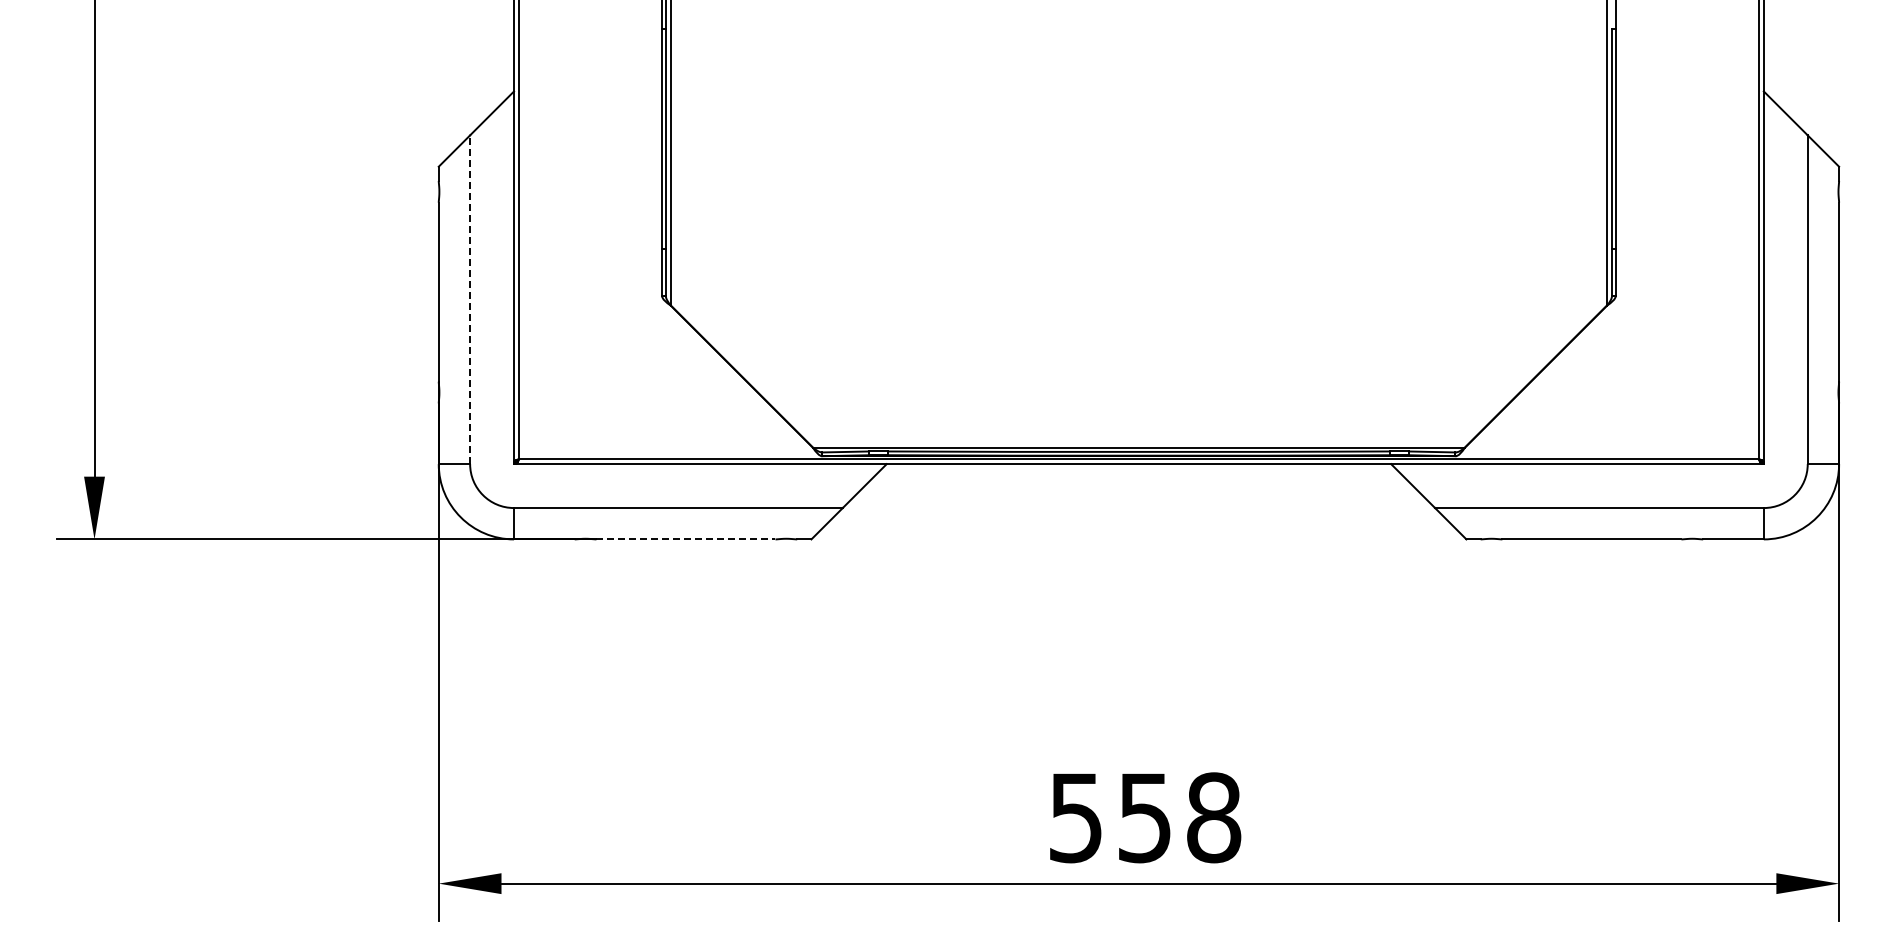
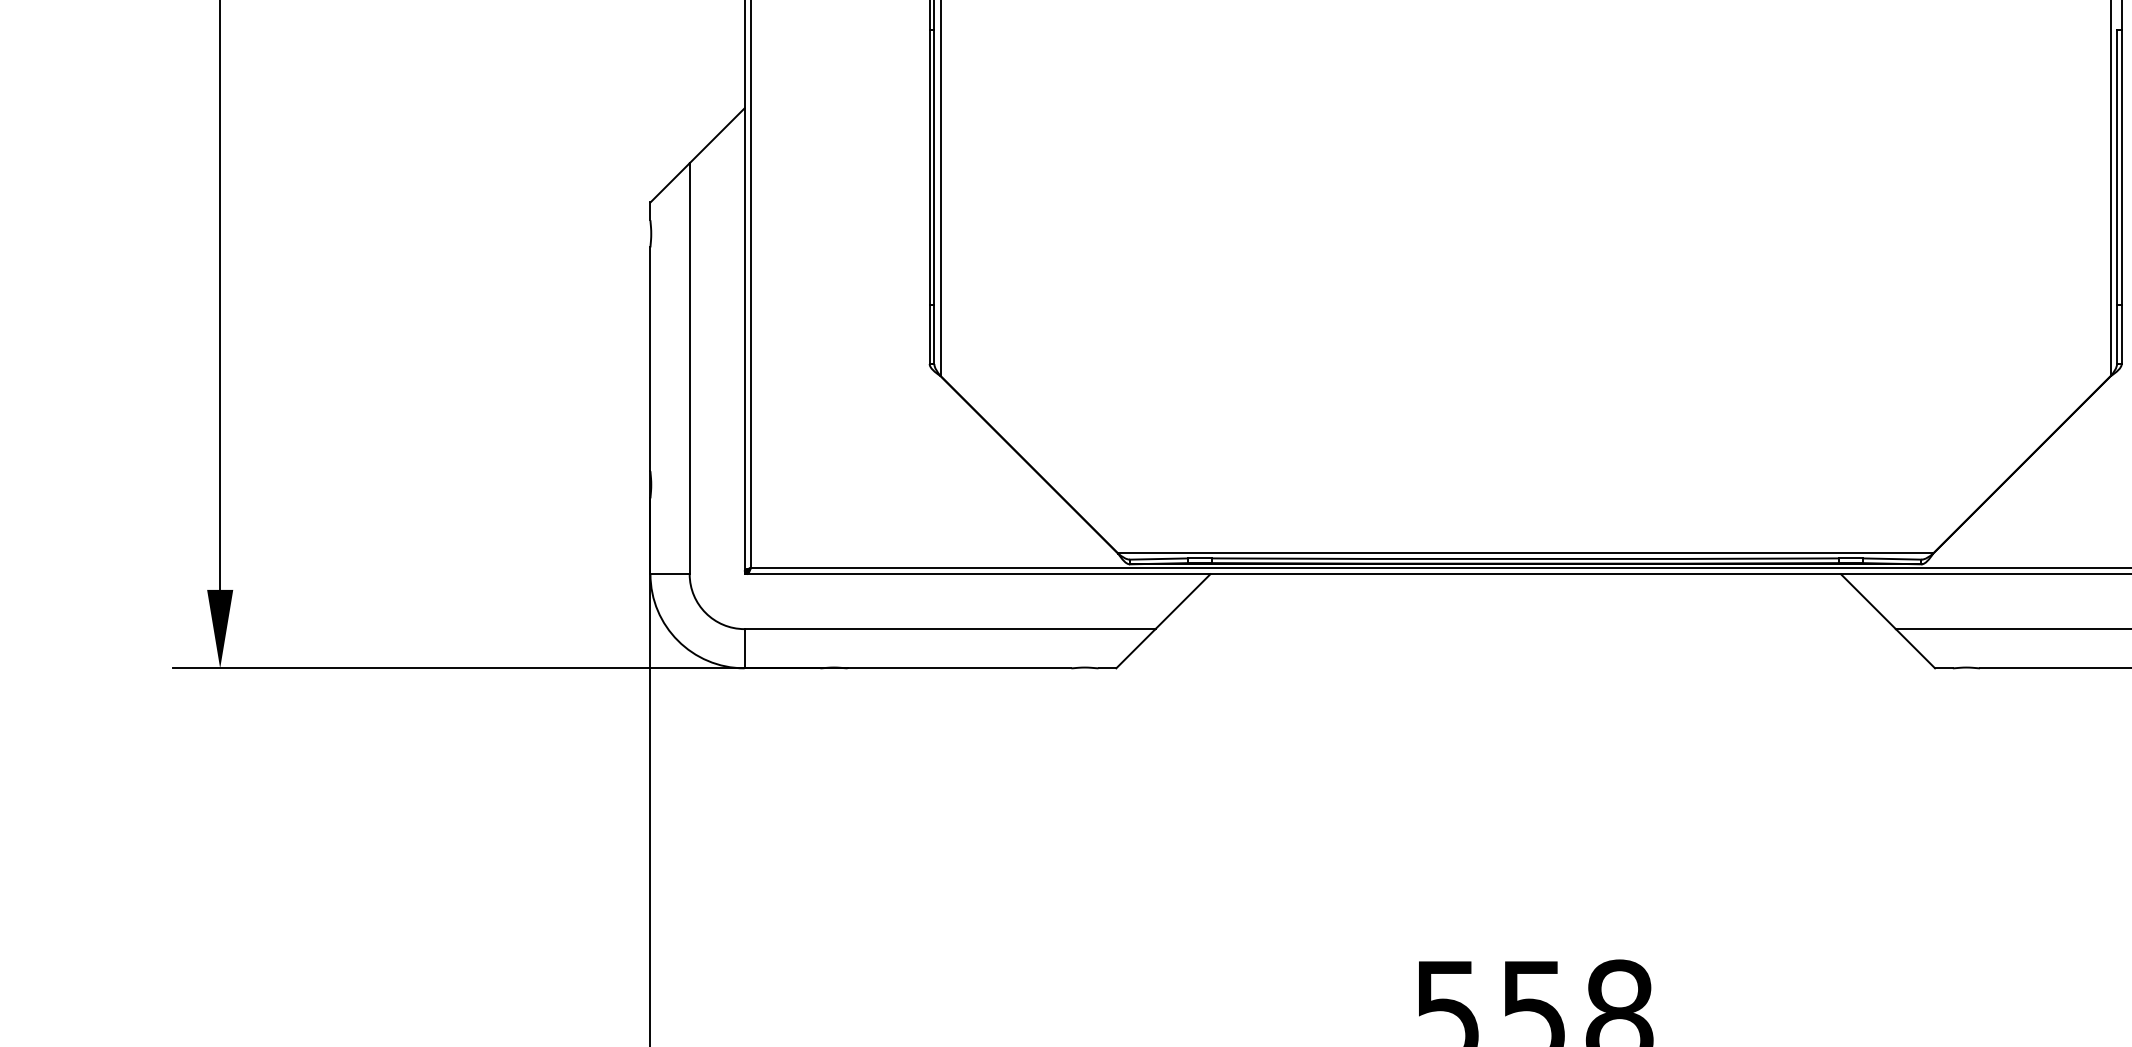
line: (470, 299) -> (690, 368), dashed -> solid
line: (685, 539) -> (958, 668), dashed -> solid

